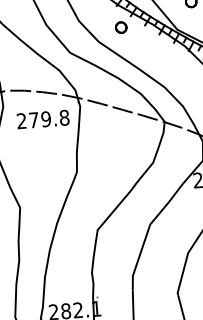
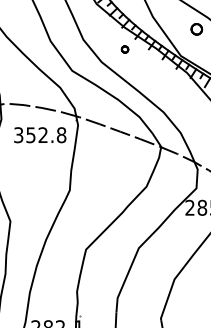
part: (120, 27) -> (124, 49), size x0.6
text: (33, 120) -> (30, 135), 279.8 -> 352.8

